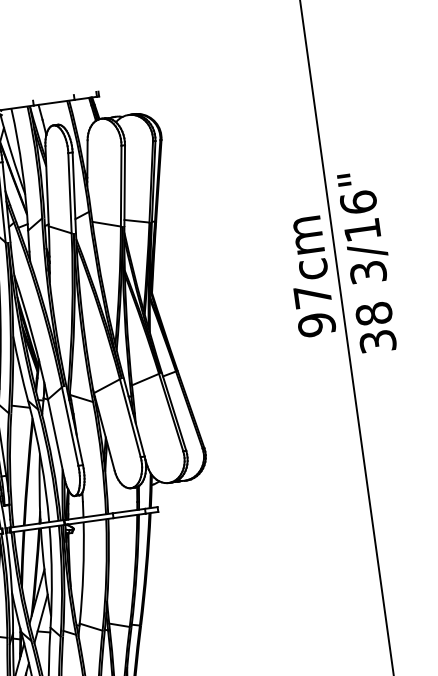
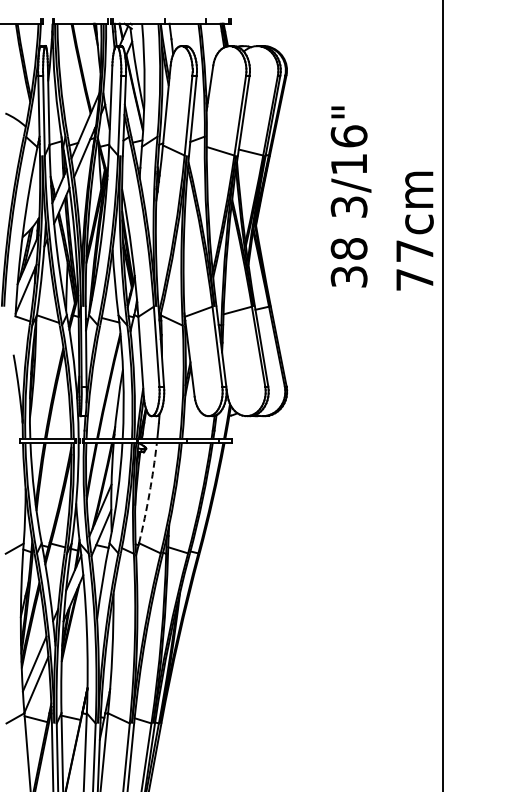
text: (368, 261) -> (350, 196), moved
text: (316, 324) -> (414, 279), 97cm -> 77cm
arc: (83, 572) -> (149, 493), solid -> dashed

